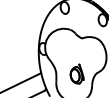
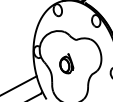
part: (76, 73) -> (66, 63), moved

